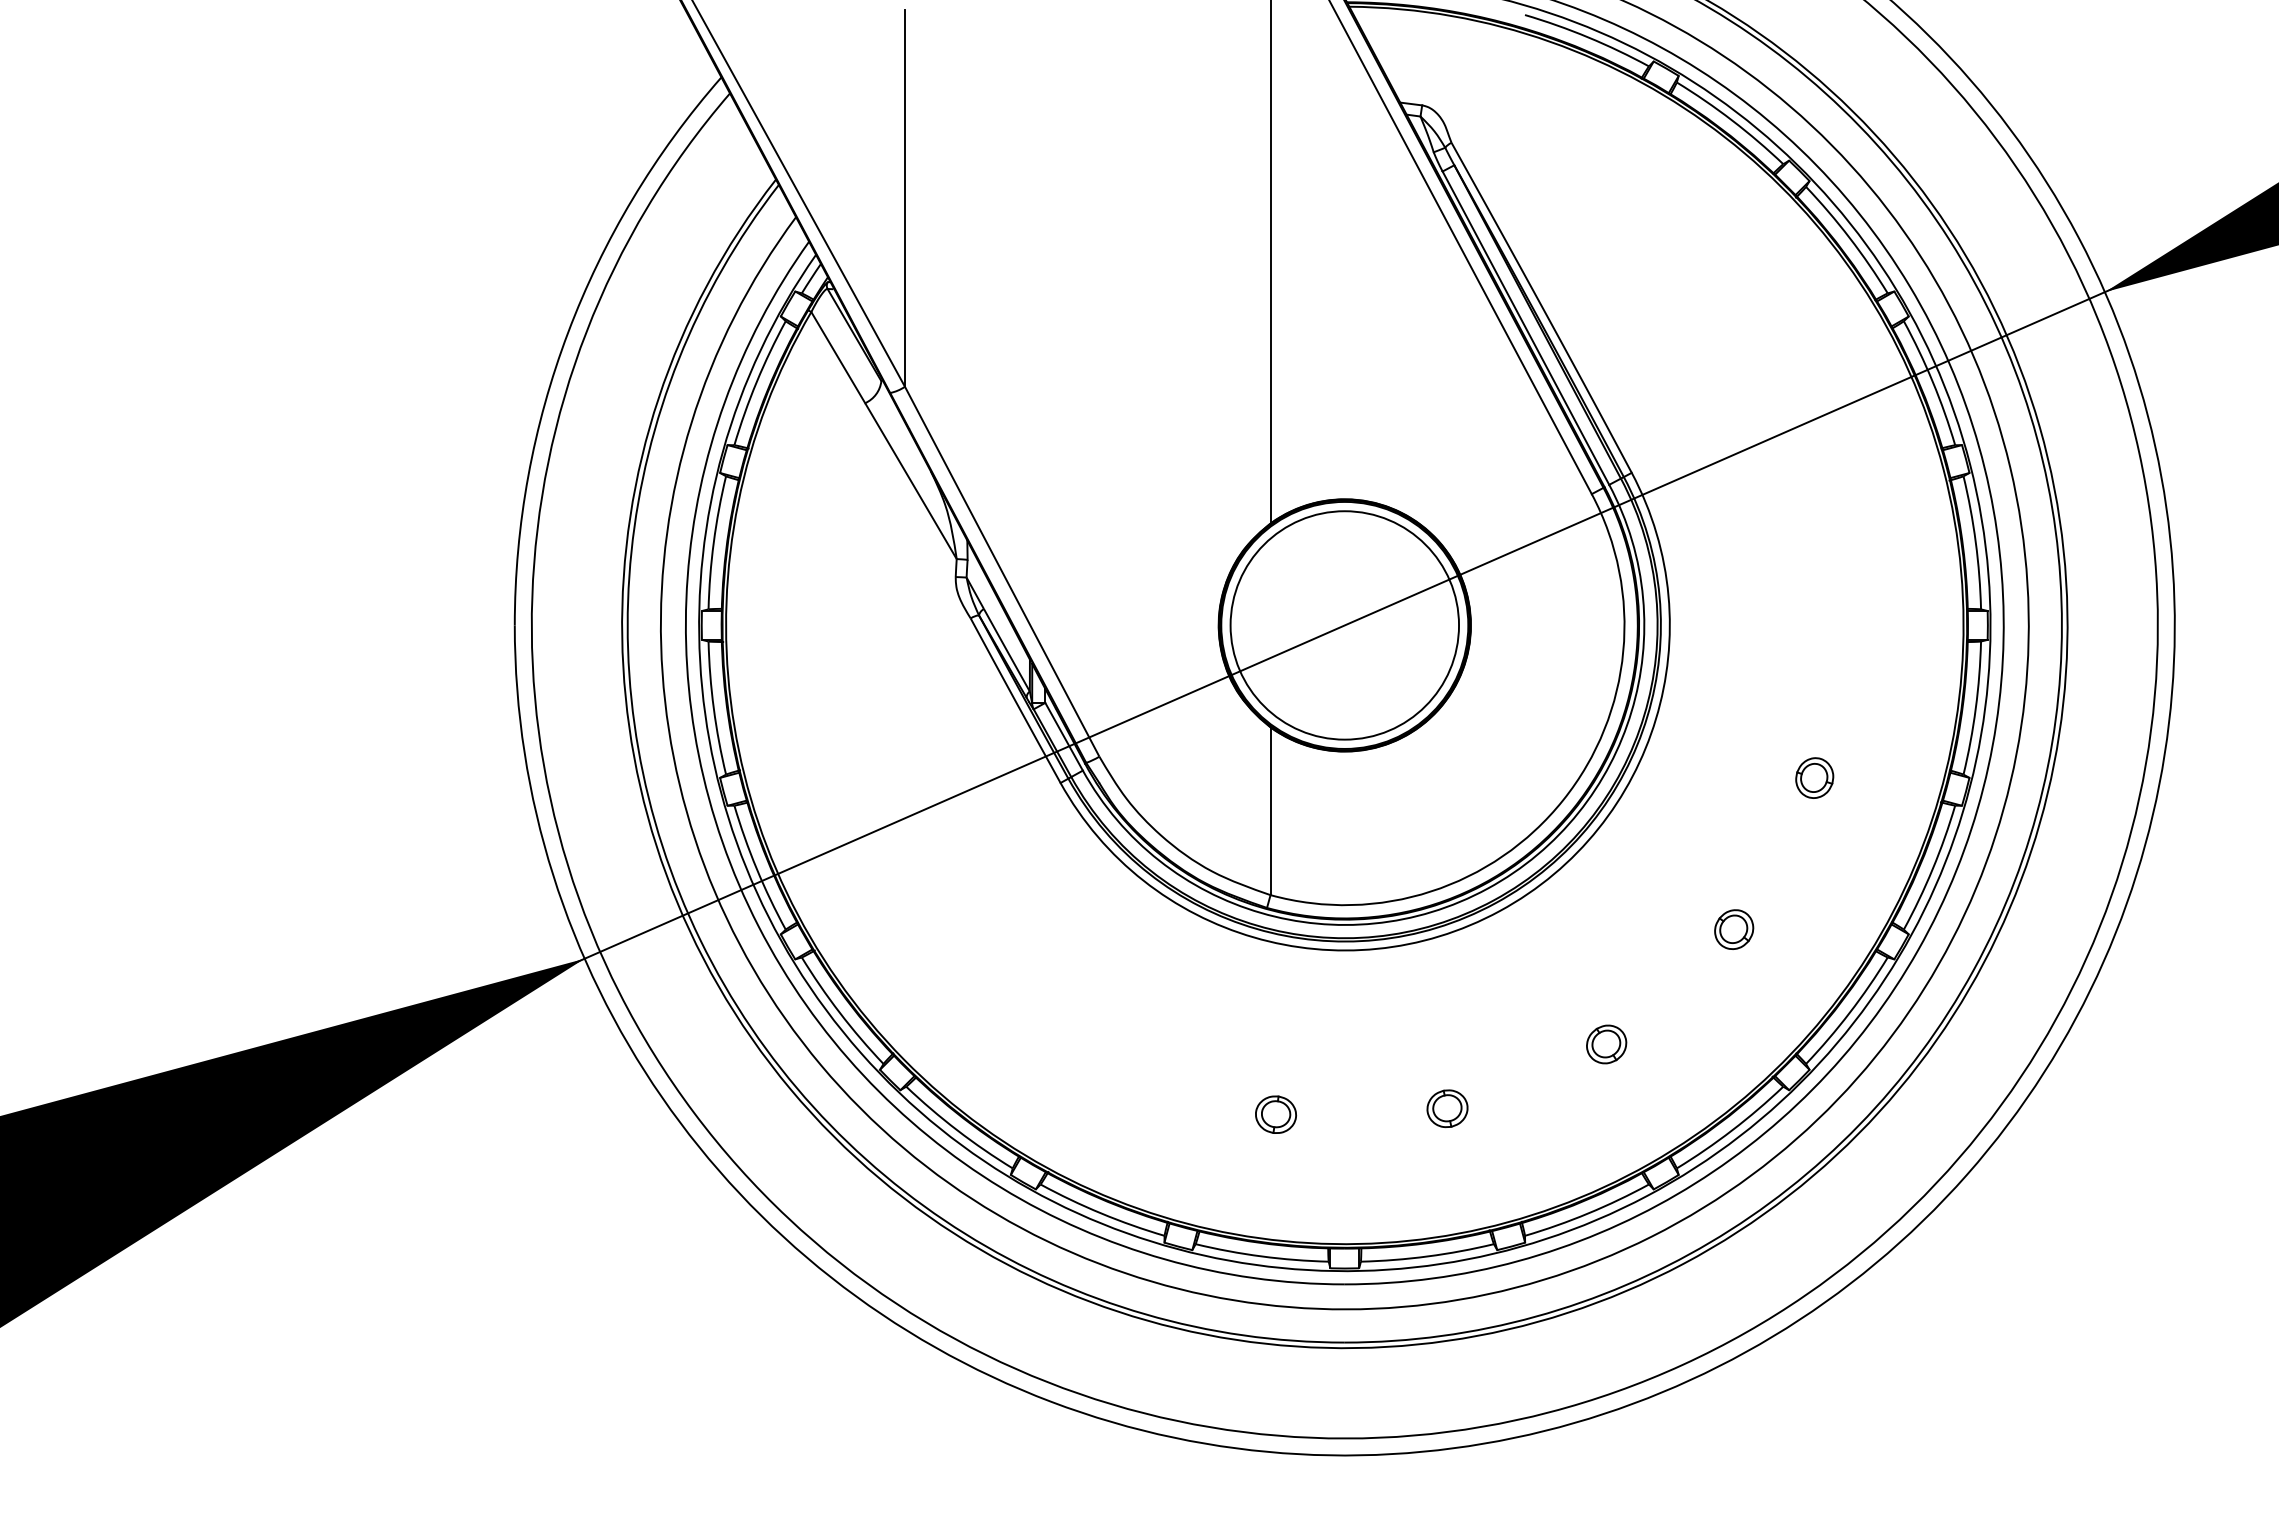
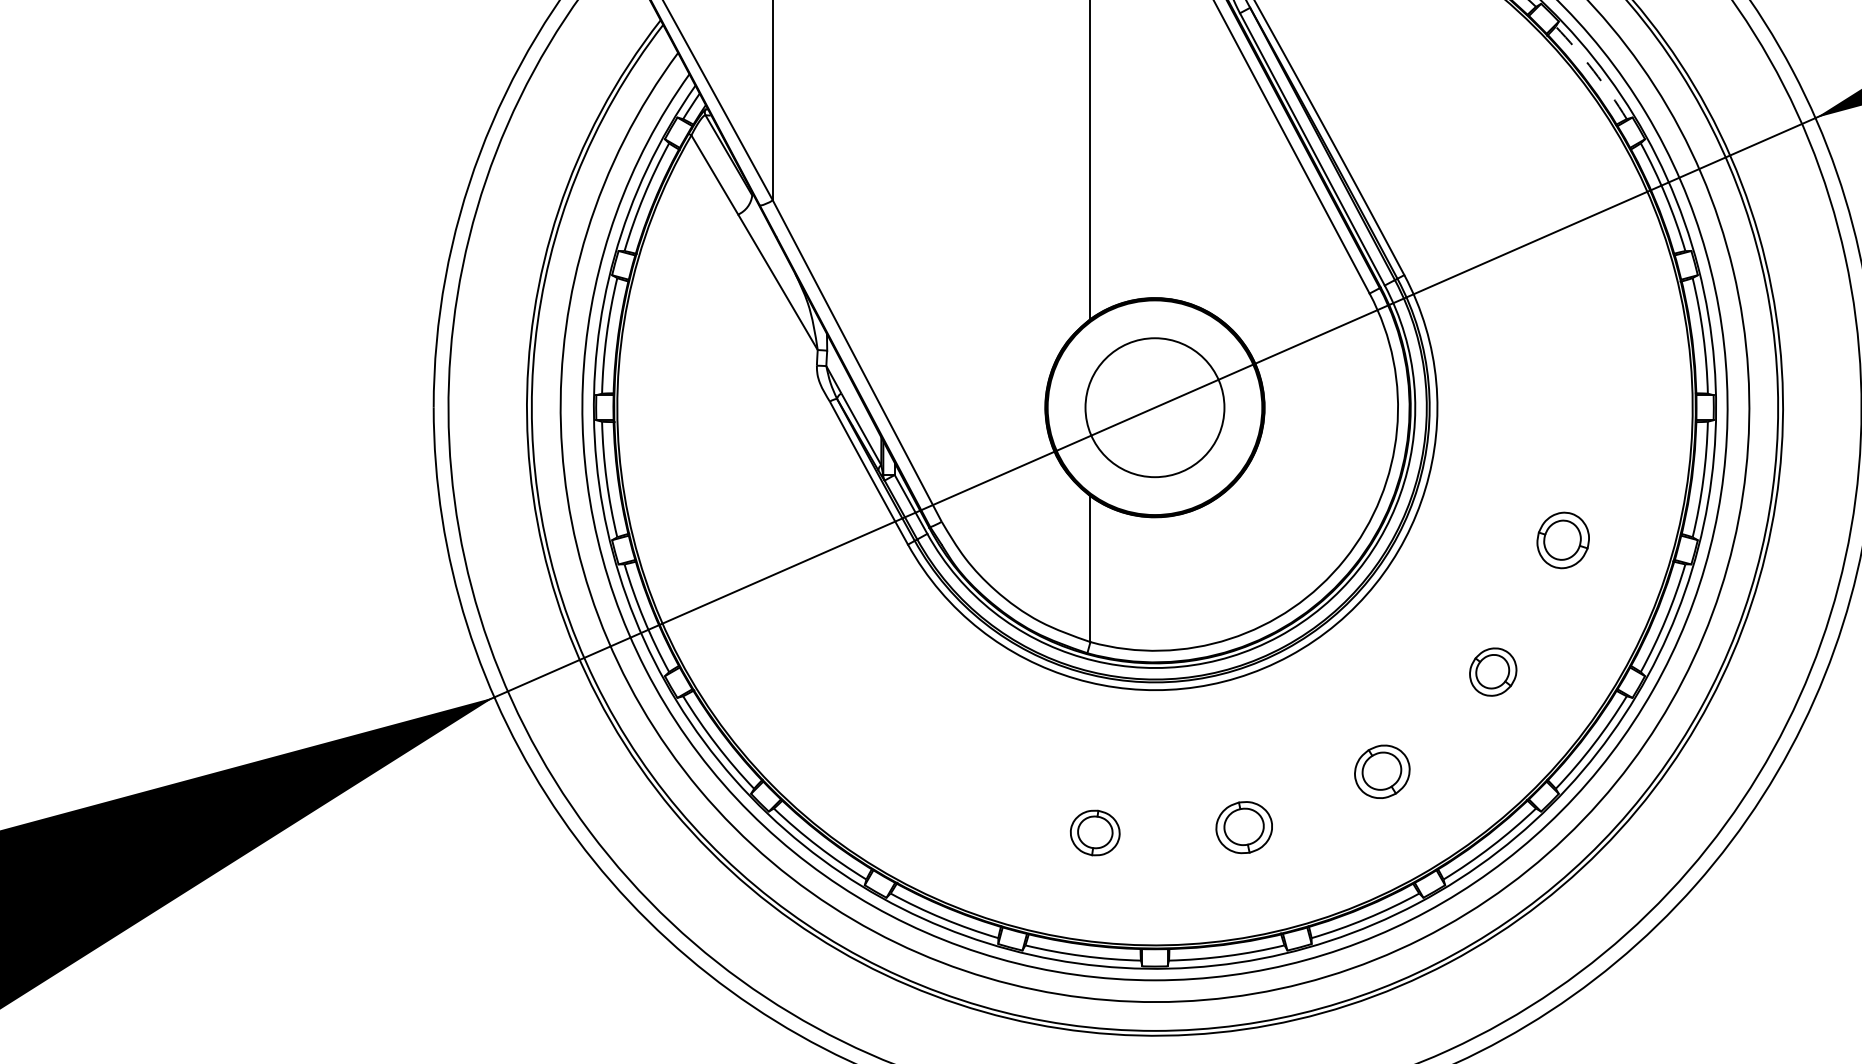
arc: (1849, 238) -> (1593, 71), solid -> dashed
circle: (1344, 625) -> (1154, 407), size x0.7
part: (1814, 777) -> (1563, 539), size x1.6
part: (1734, 929) -> (1493, 671), size x1.4
part: (1606, 1044) -> (1382, 771), size x1.6
part: (1447, 1108) -> (1244, 827), size x1.6
part: (1275, 1114) -> (1094, 832), size x1.4

